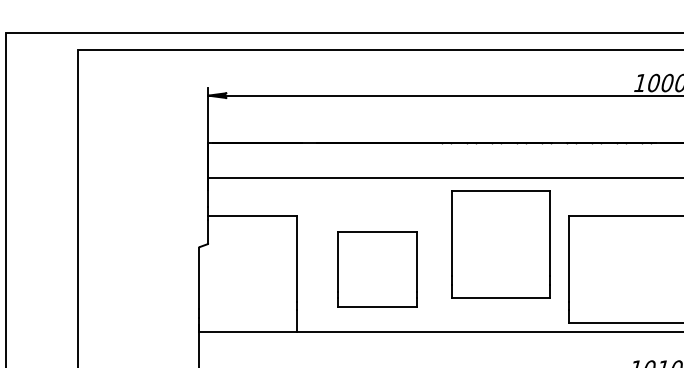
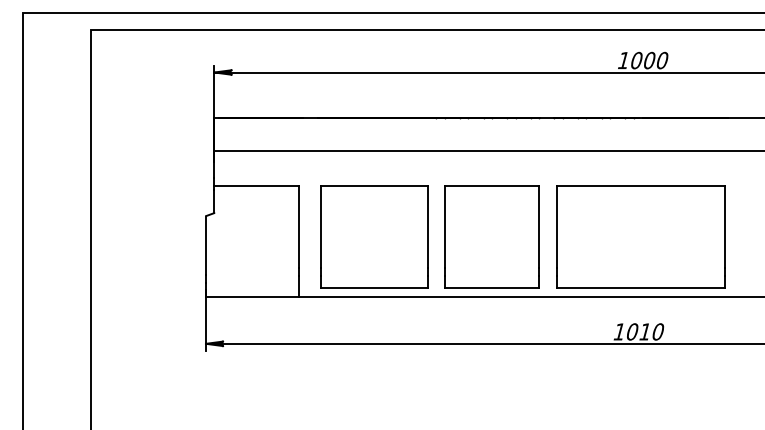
part: (500, 243) -> (491, 236), moved
part: (377, 268) -> (374, 236), size x1.43

